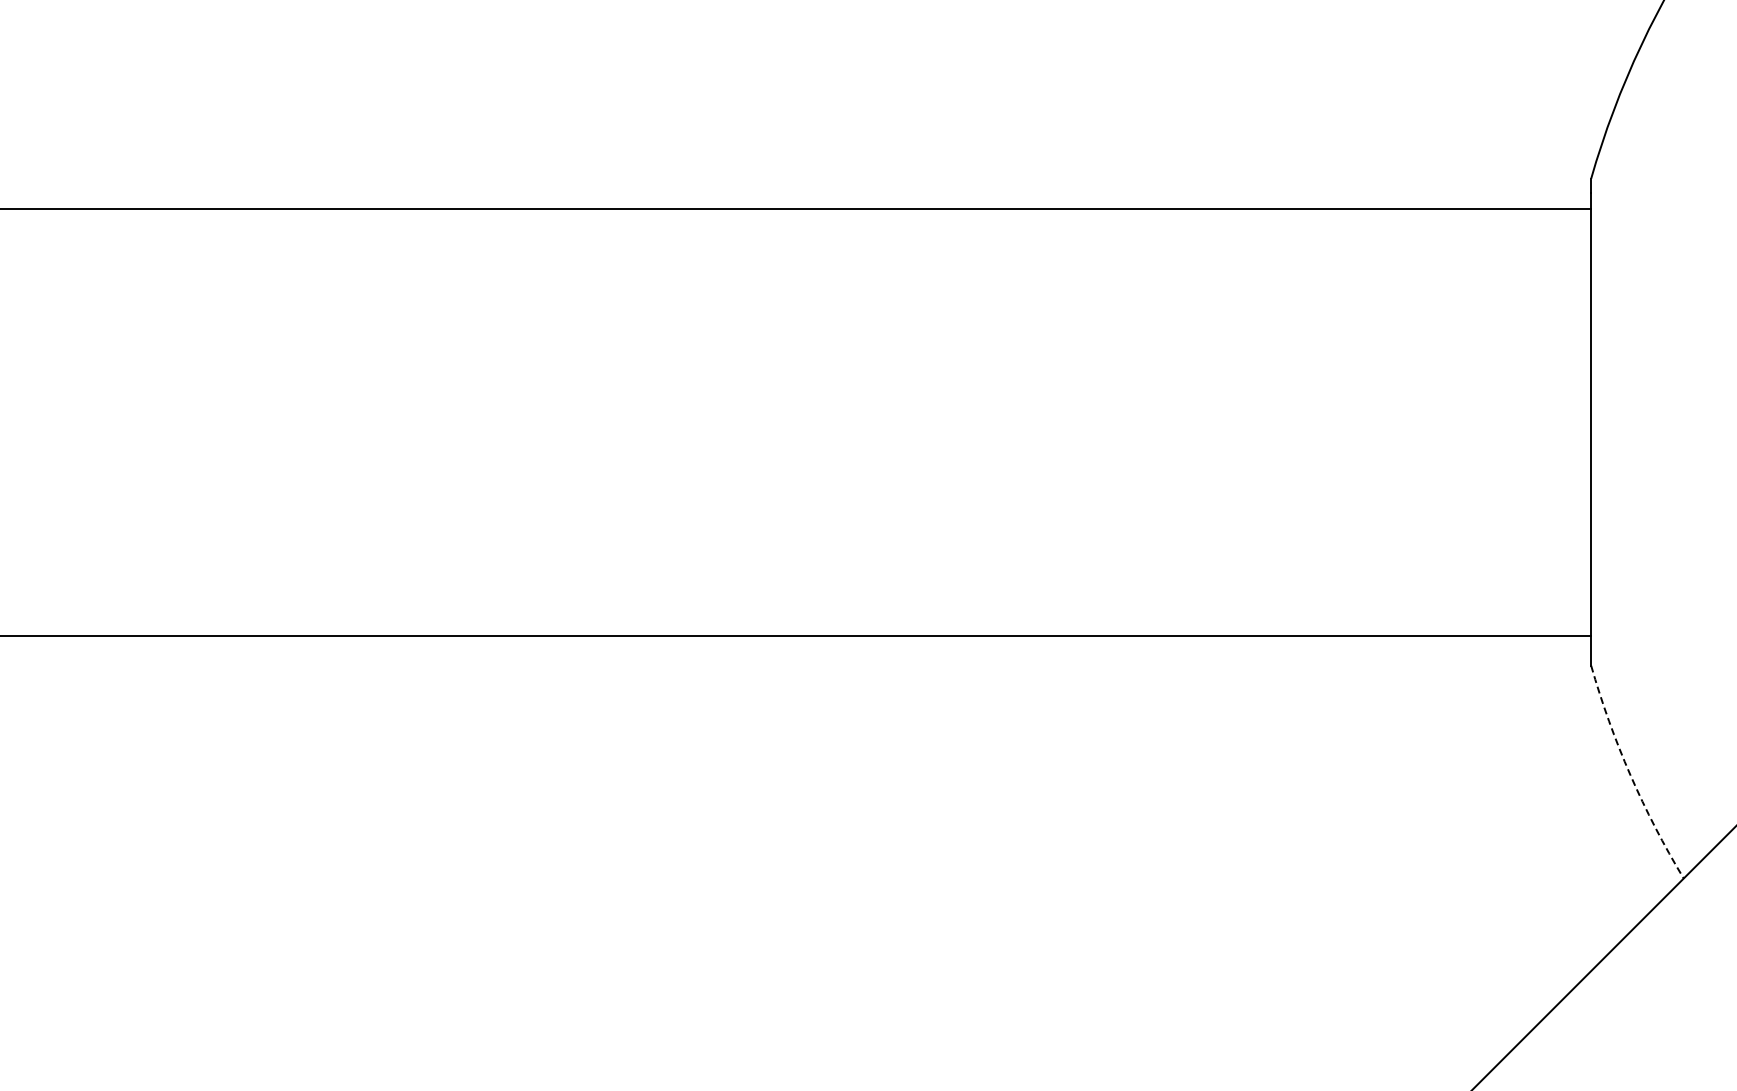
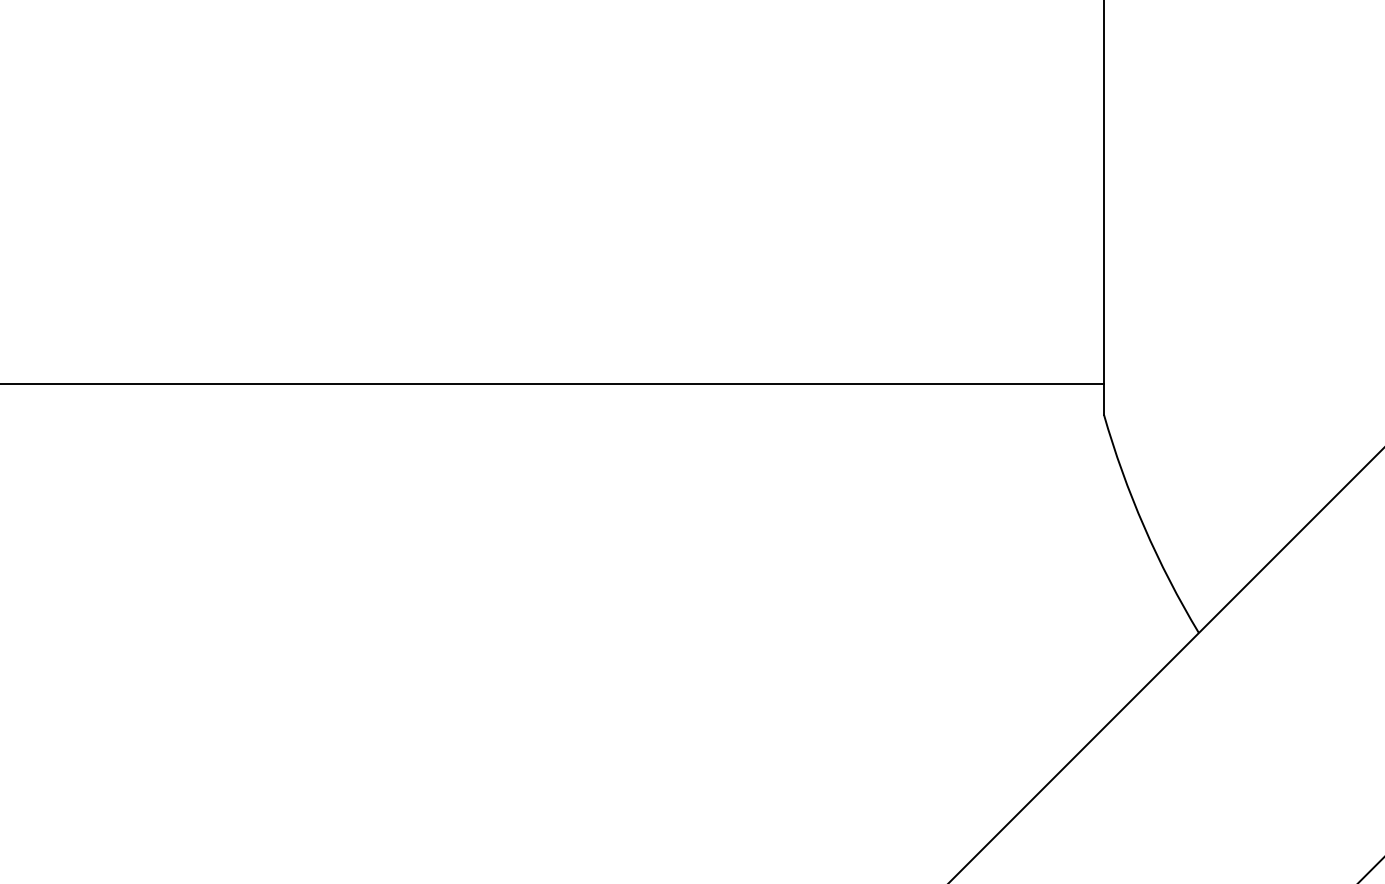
arc: (1630, 775) -> (1144, 527), dashed -> solid

